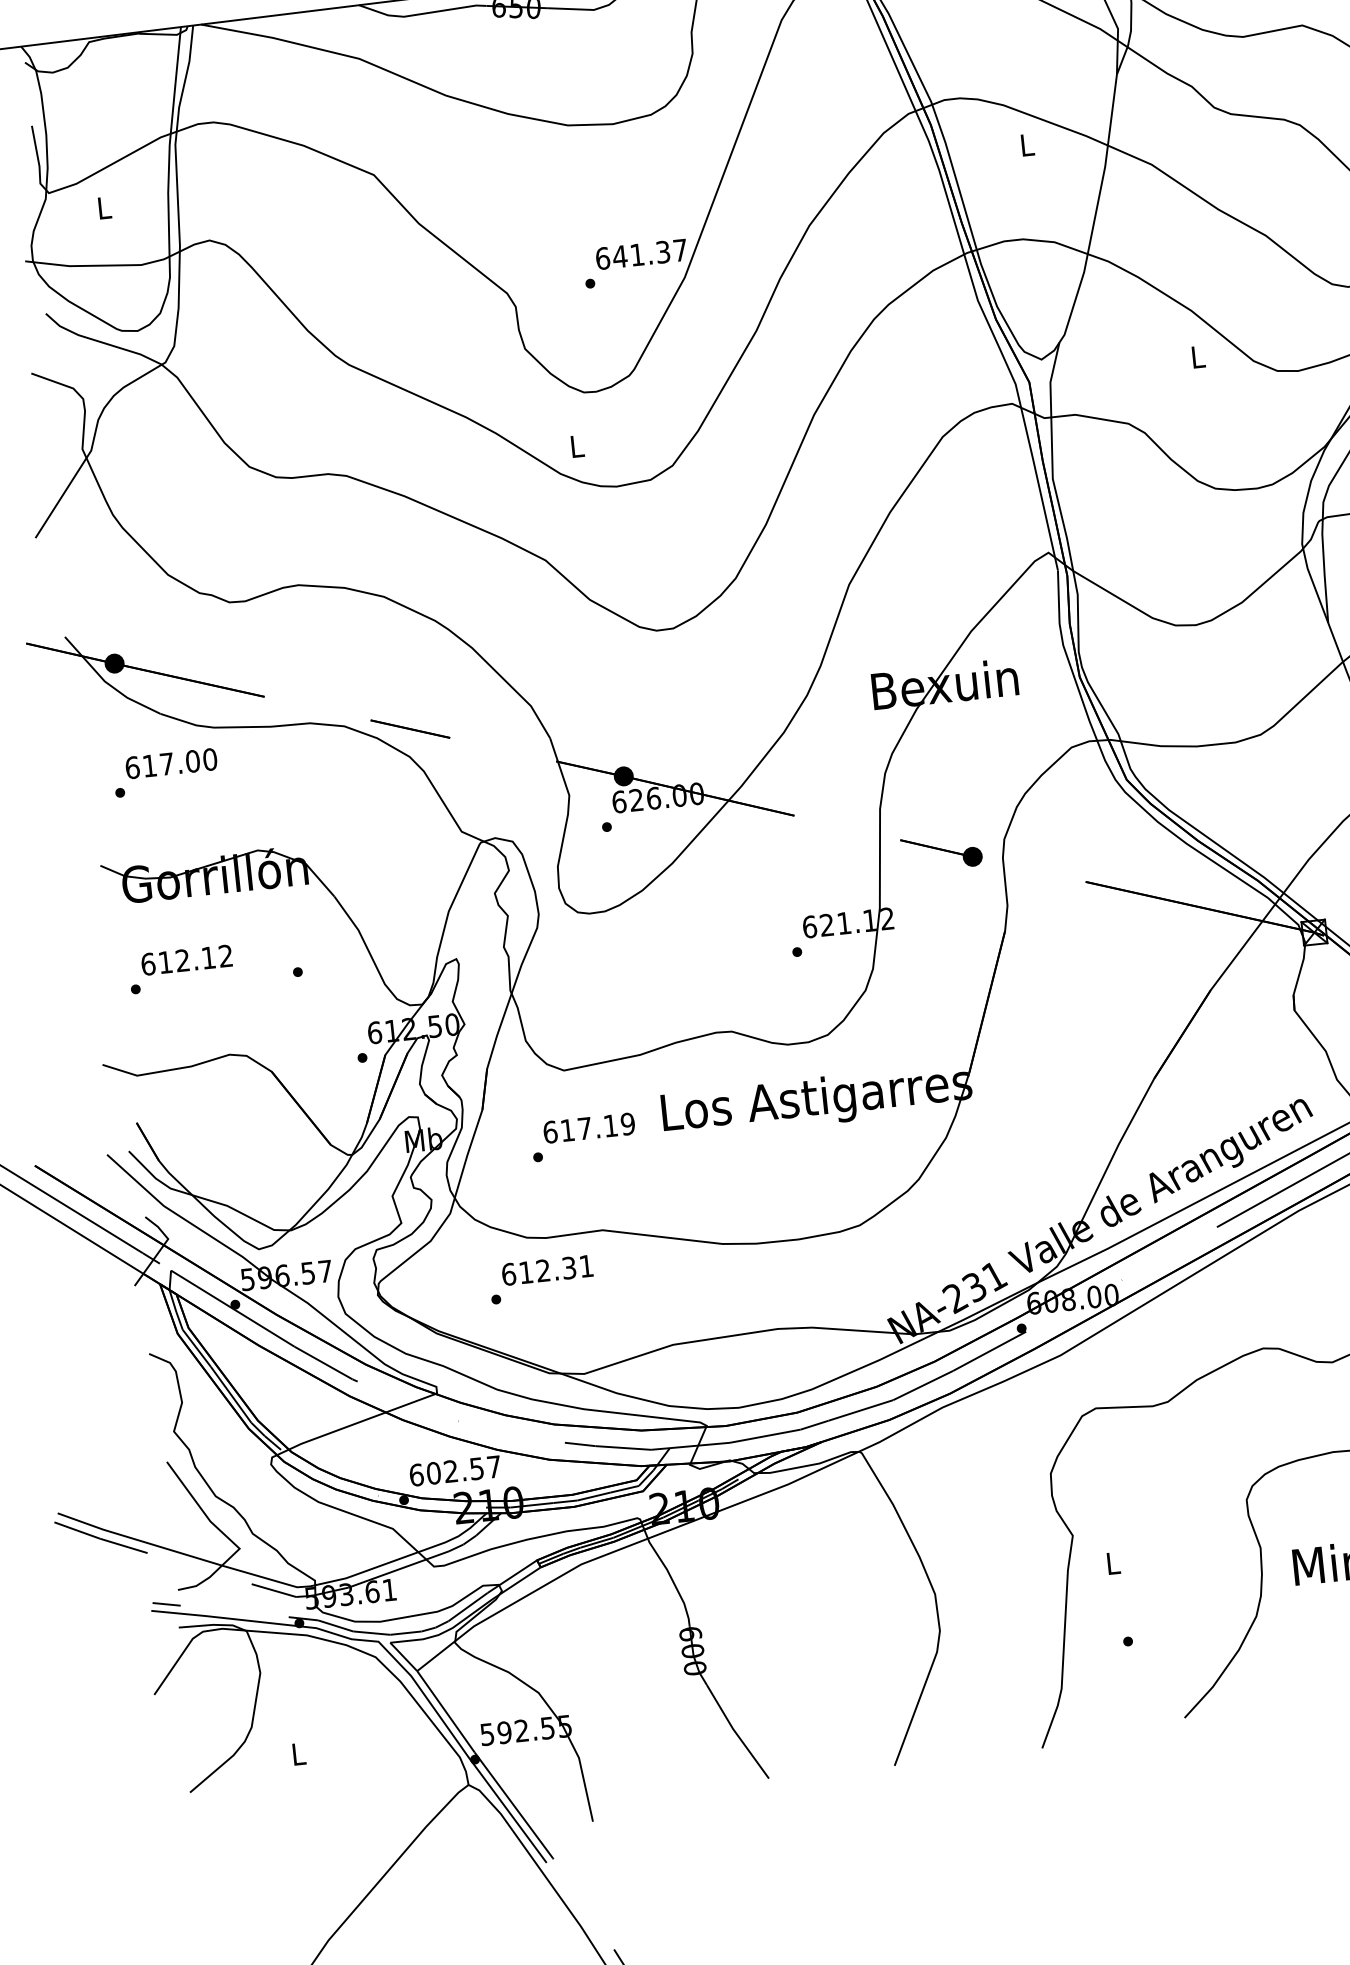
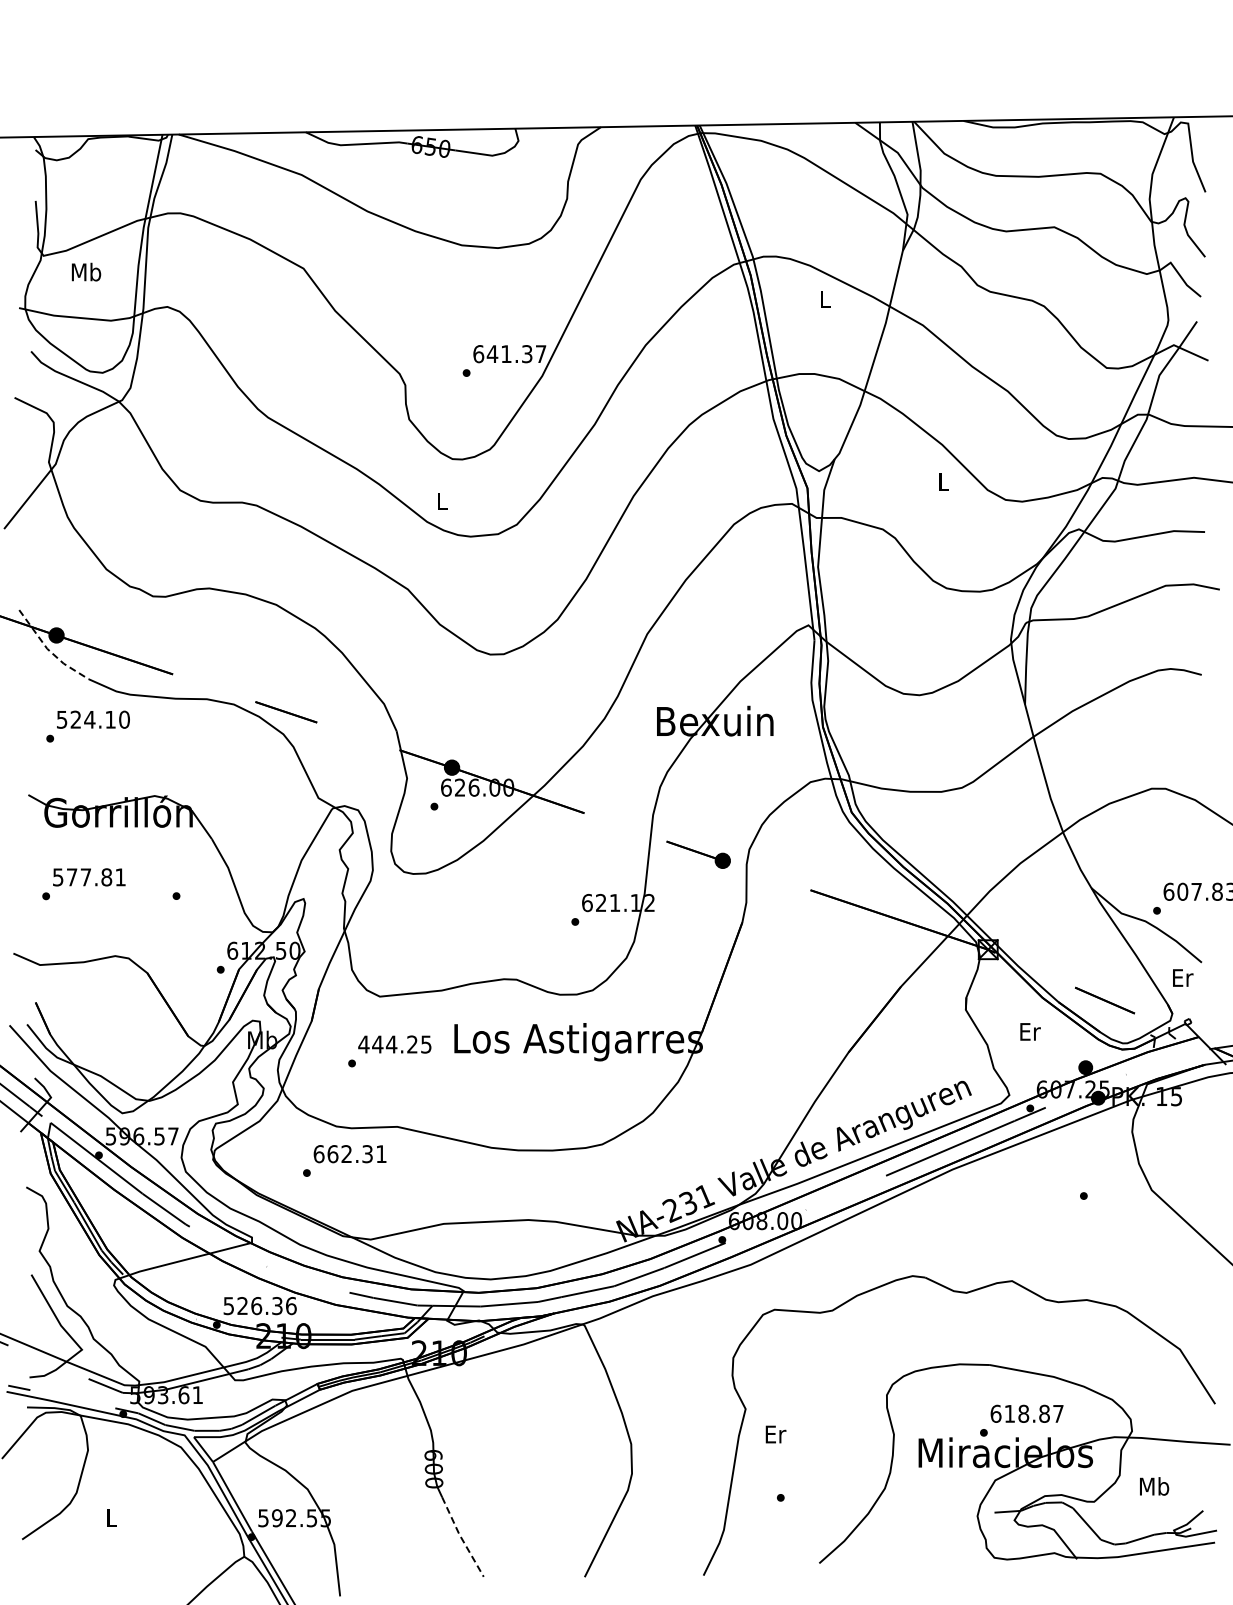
text: (104, 207) -> (86, 271), L -> Mb
line: (107, 683) -> (49, 650), solid -> dashed
text: (162, 764) -> (86, 719), 617.00 -> 524.10
text: (185, 960) -> (88, 877), 612.12 -> 577.81
text: (588, 1128) -> (394, 1044), 617.19 -> 444.25
text: (525, 1273) -> (332, 1154), 612.31 -> 662.31
text: (454, 1471) -> (259, 1306), 602.57 -> 526.36
text: (1113, 1563) -> (775, 1434), L -> Er
line: (736, 1732) -> (461, 1537), solid -> dashed

